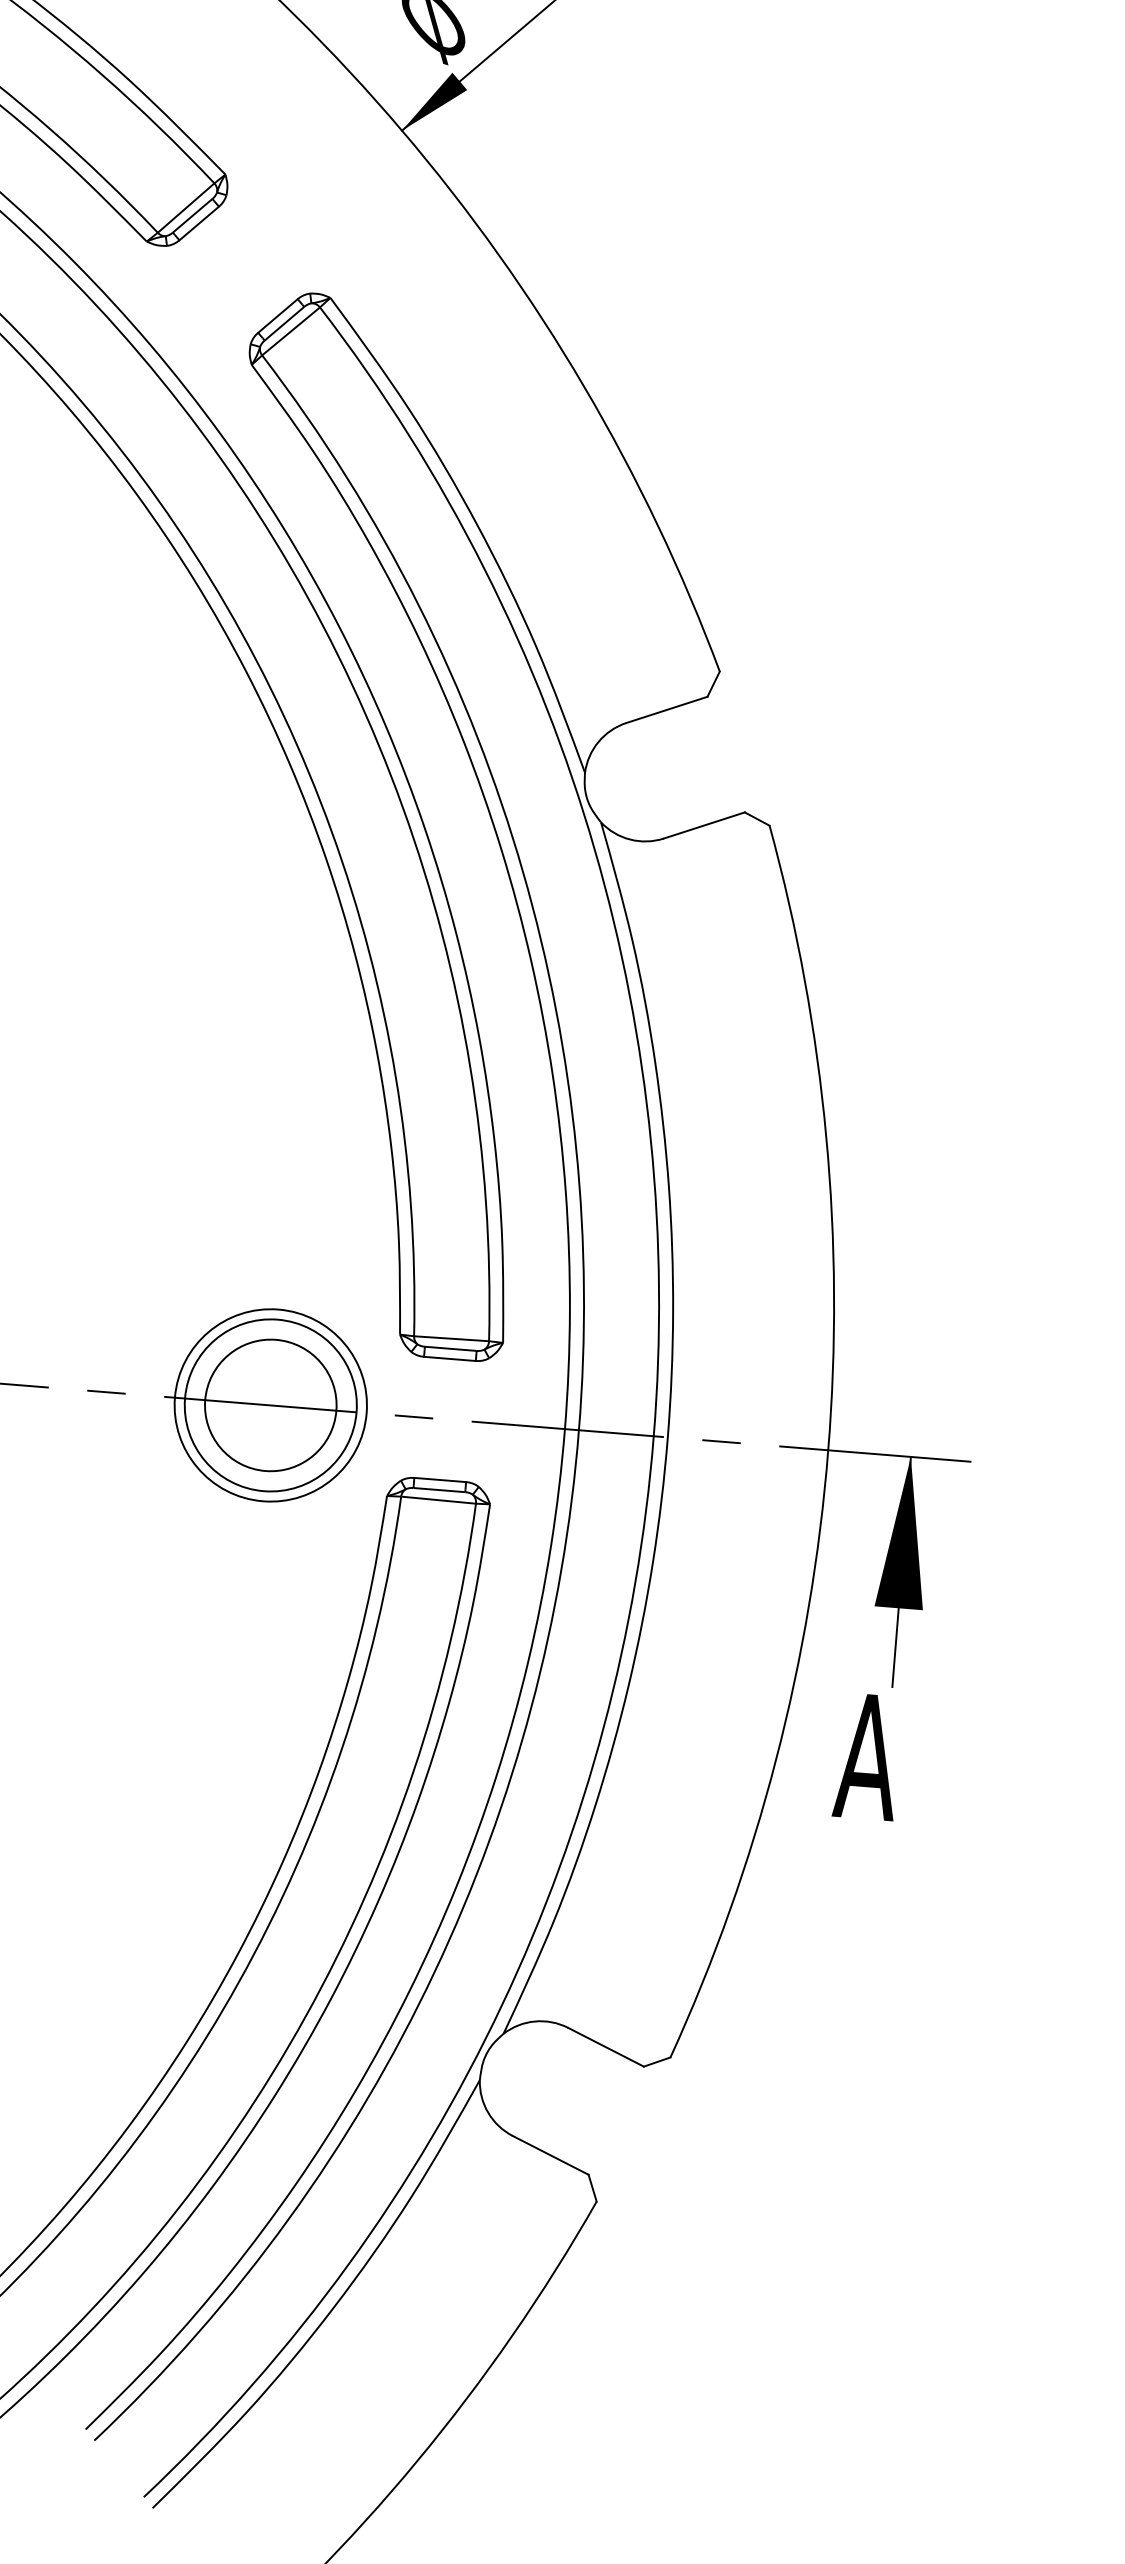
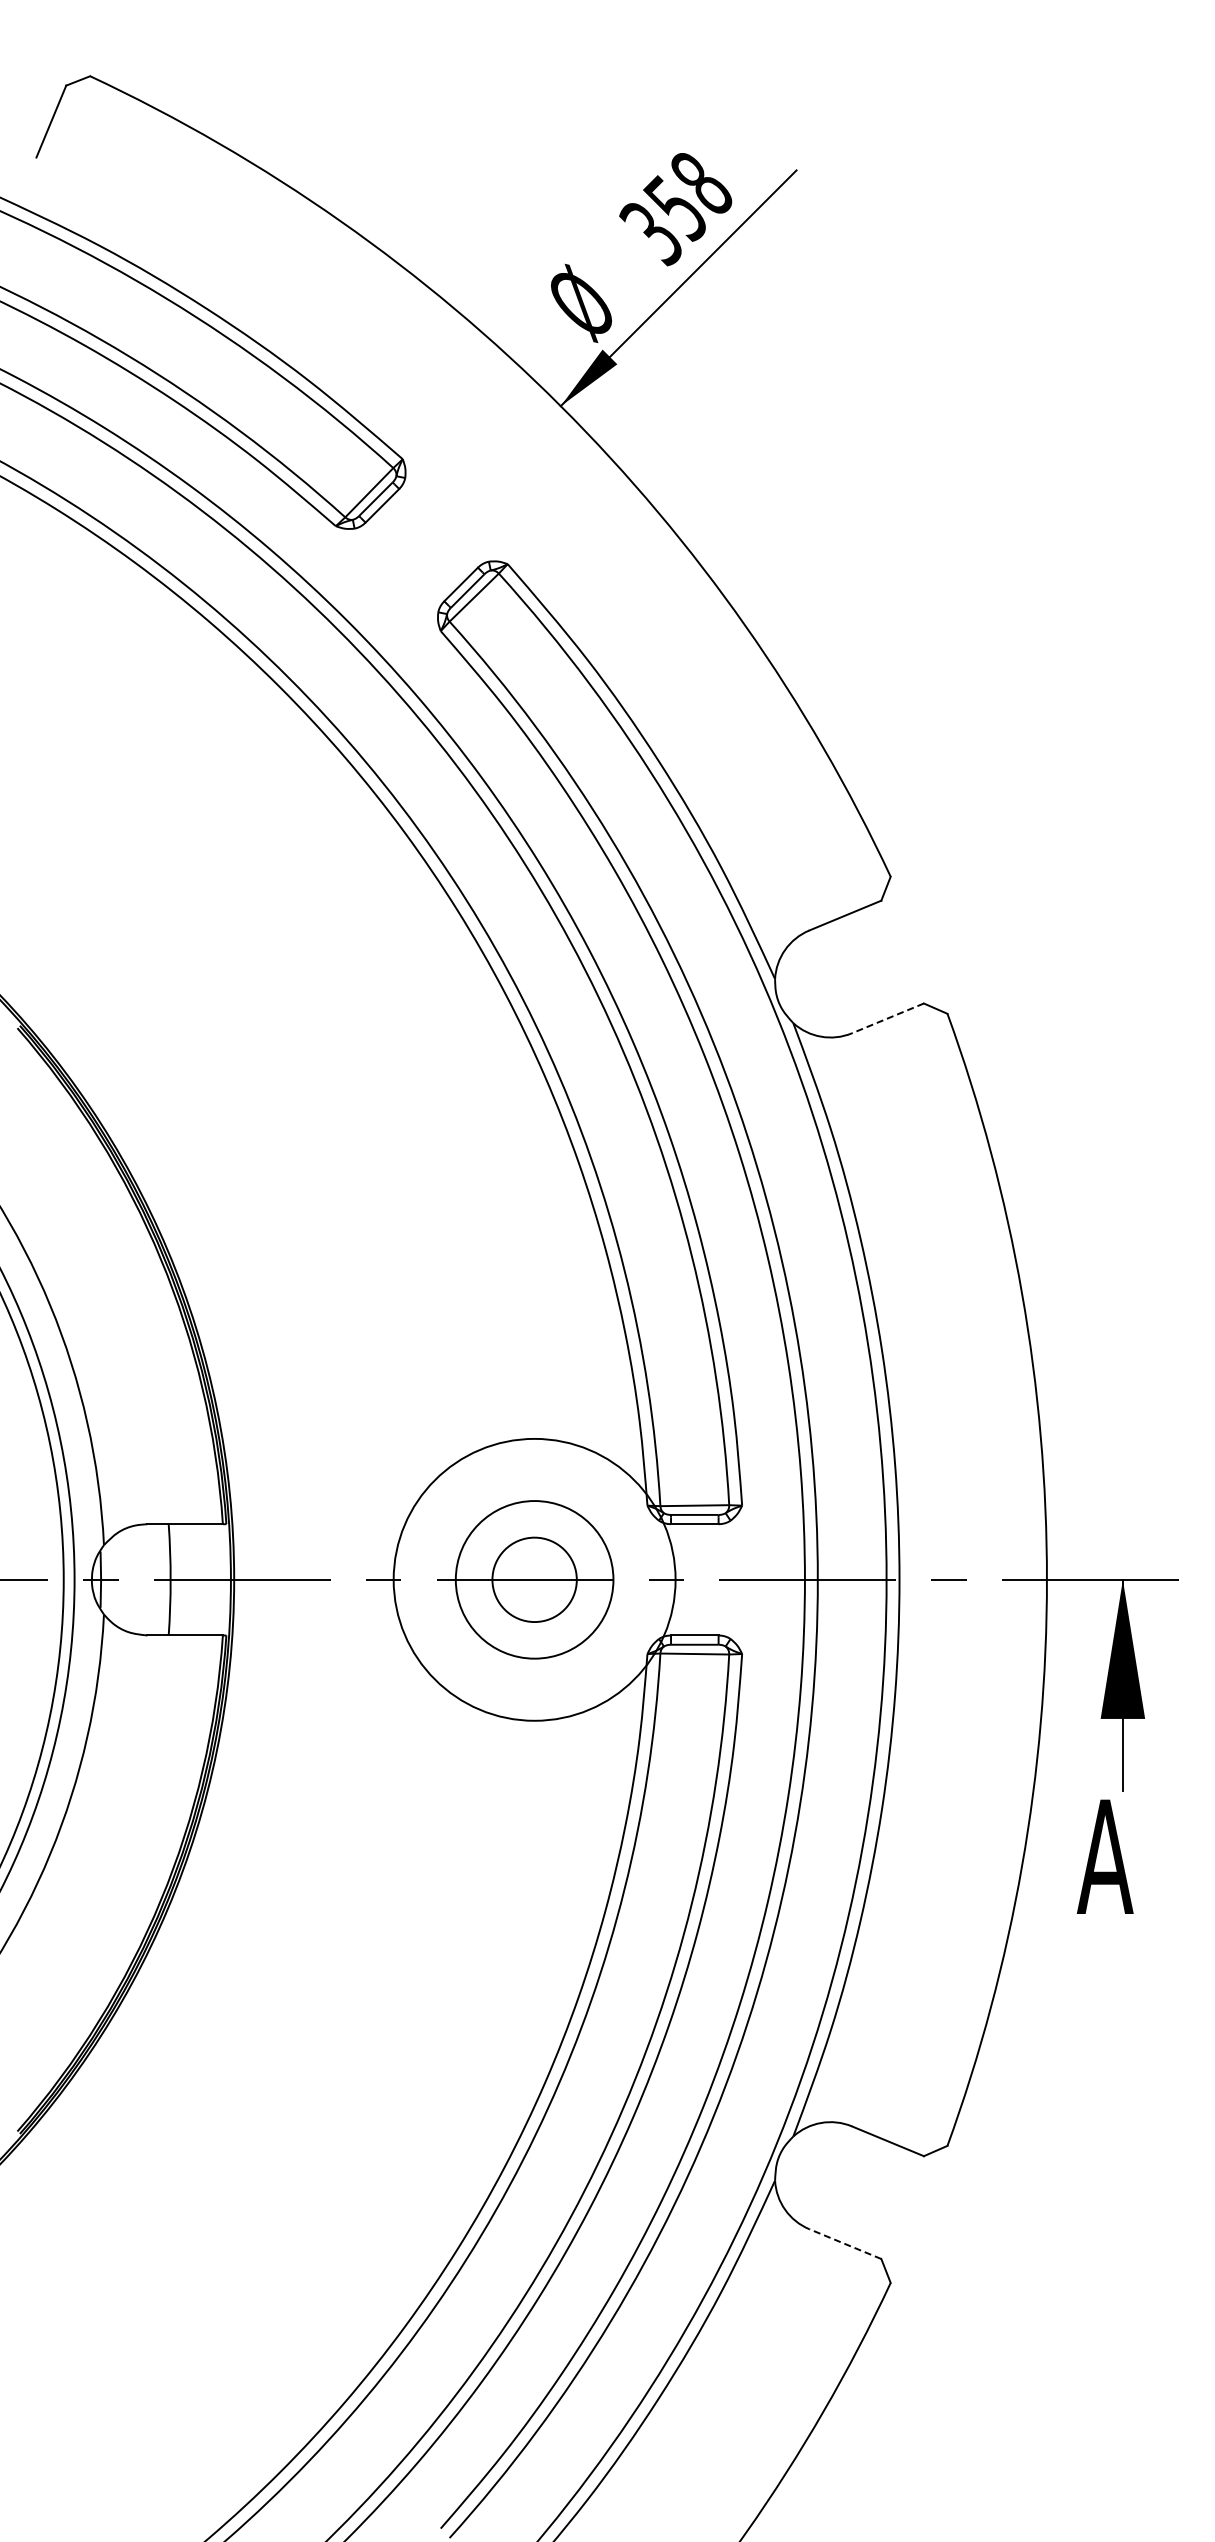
line: (703, 825) -> (887, 1018), solid -> dashed
circle: (270, 1405) -> (534, 1579), size x0.7
circle: (270, 1405) -> (534, 1579), size x1.6
line: (550, 2155) -> (845, 2244), solid -> dashed

